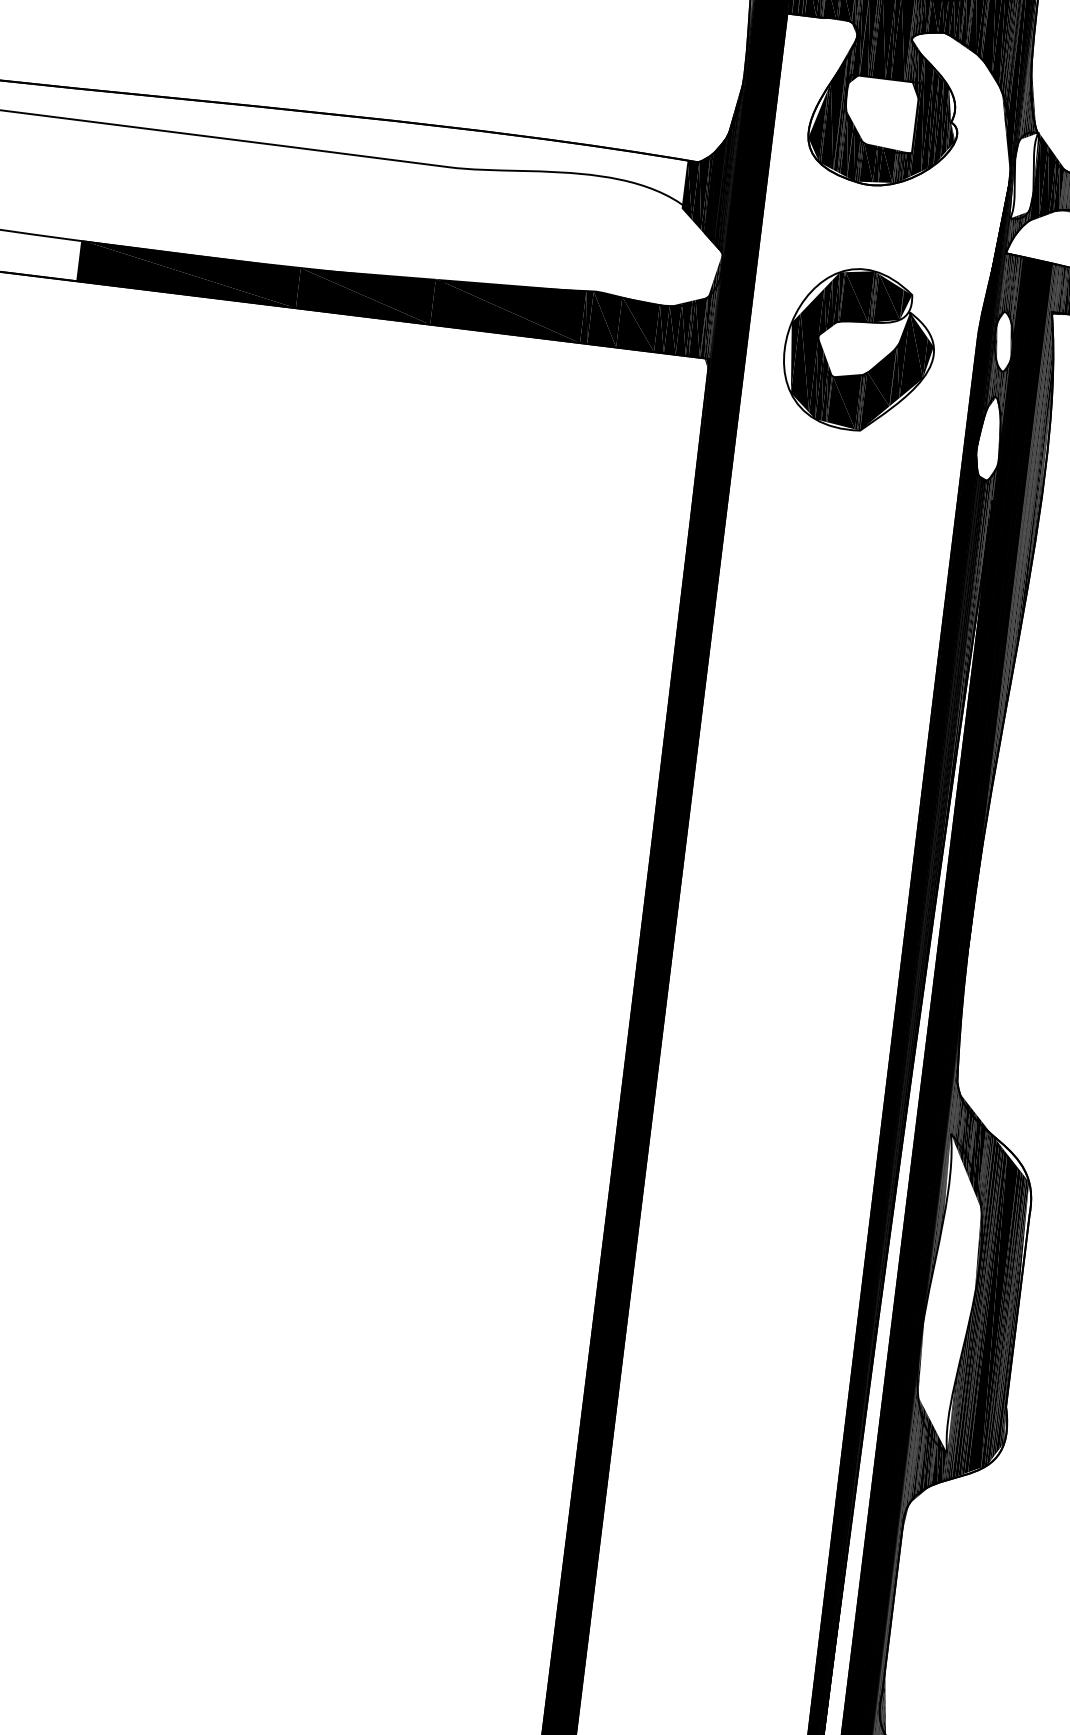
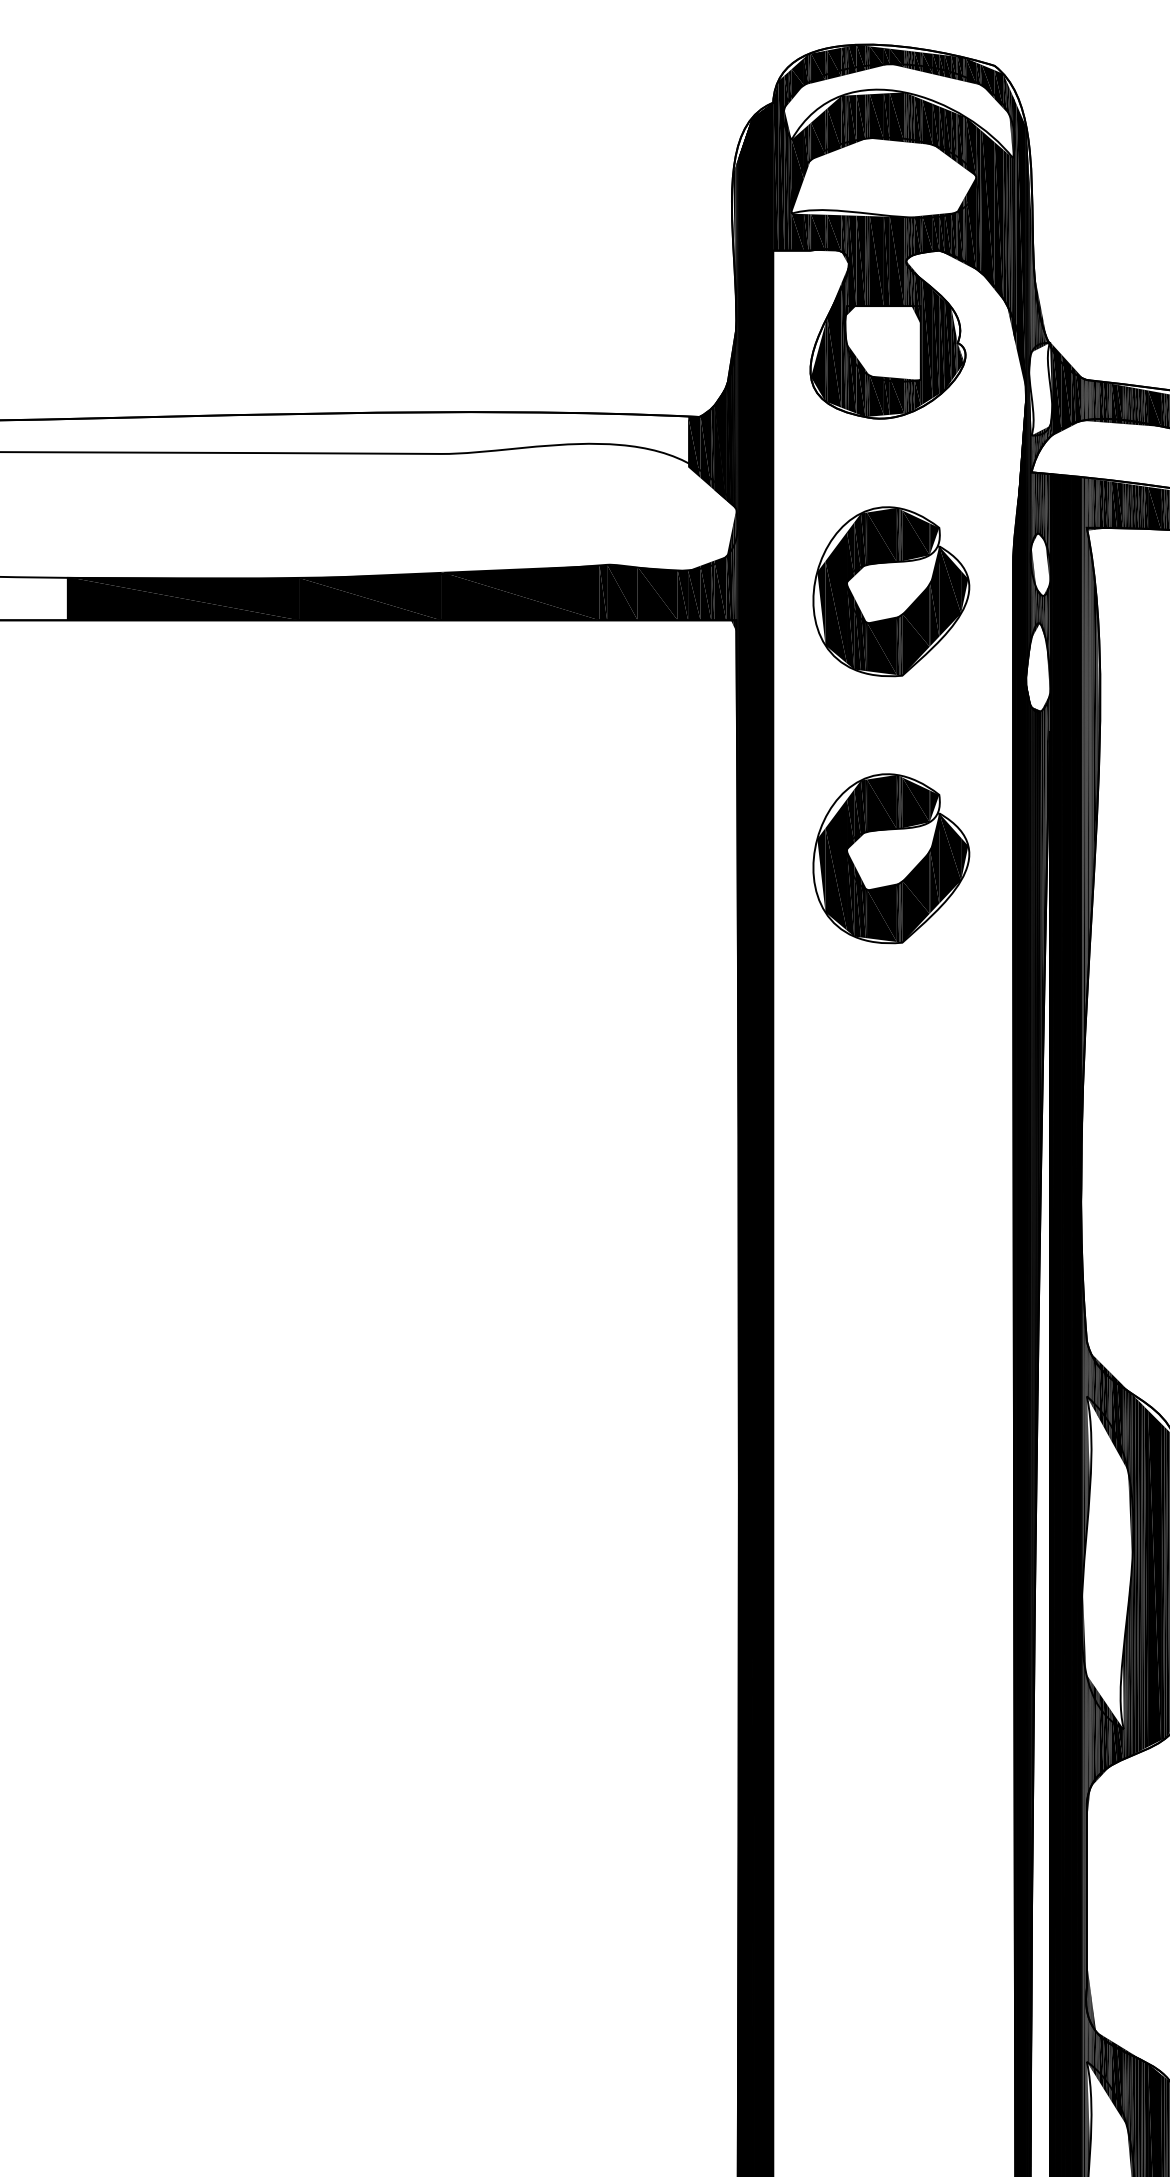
part: (828, 602) -> (891, 858), added

